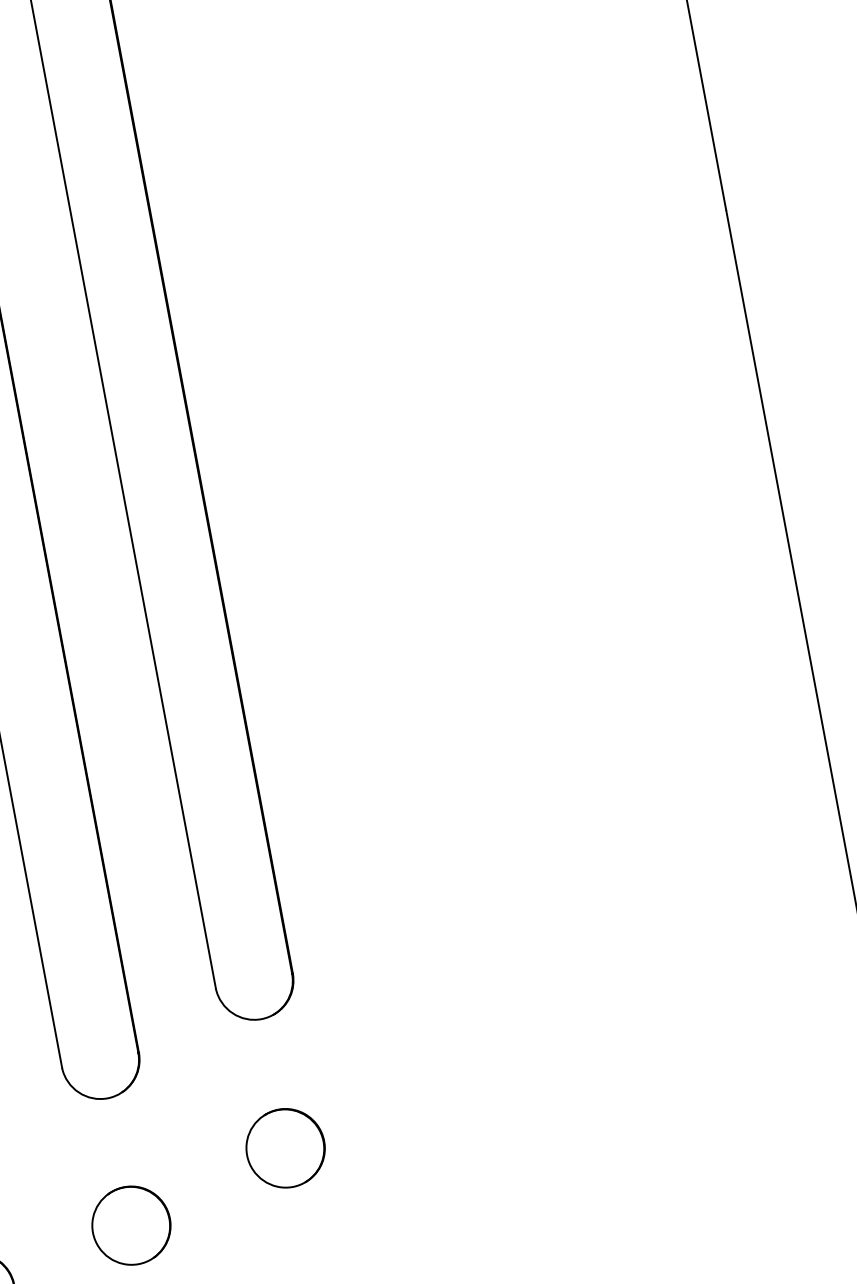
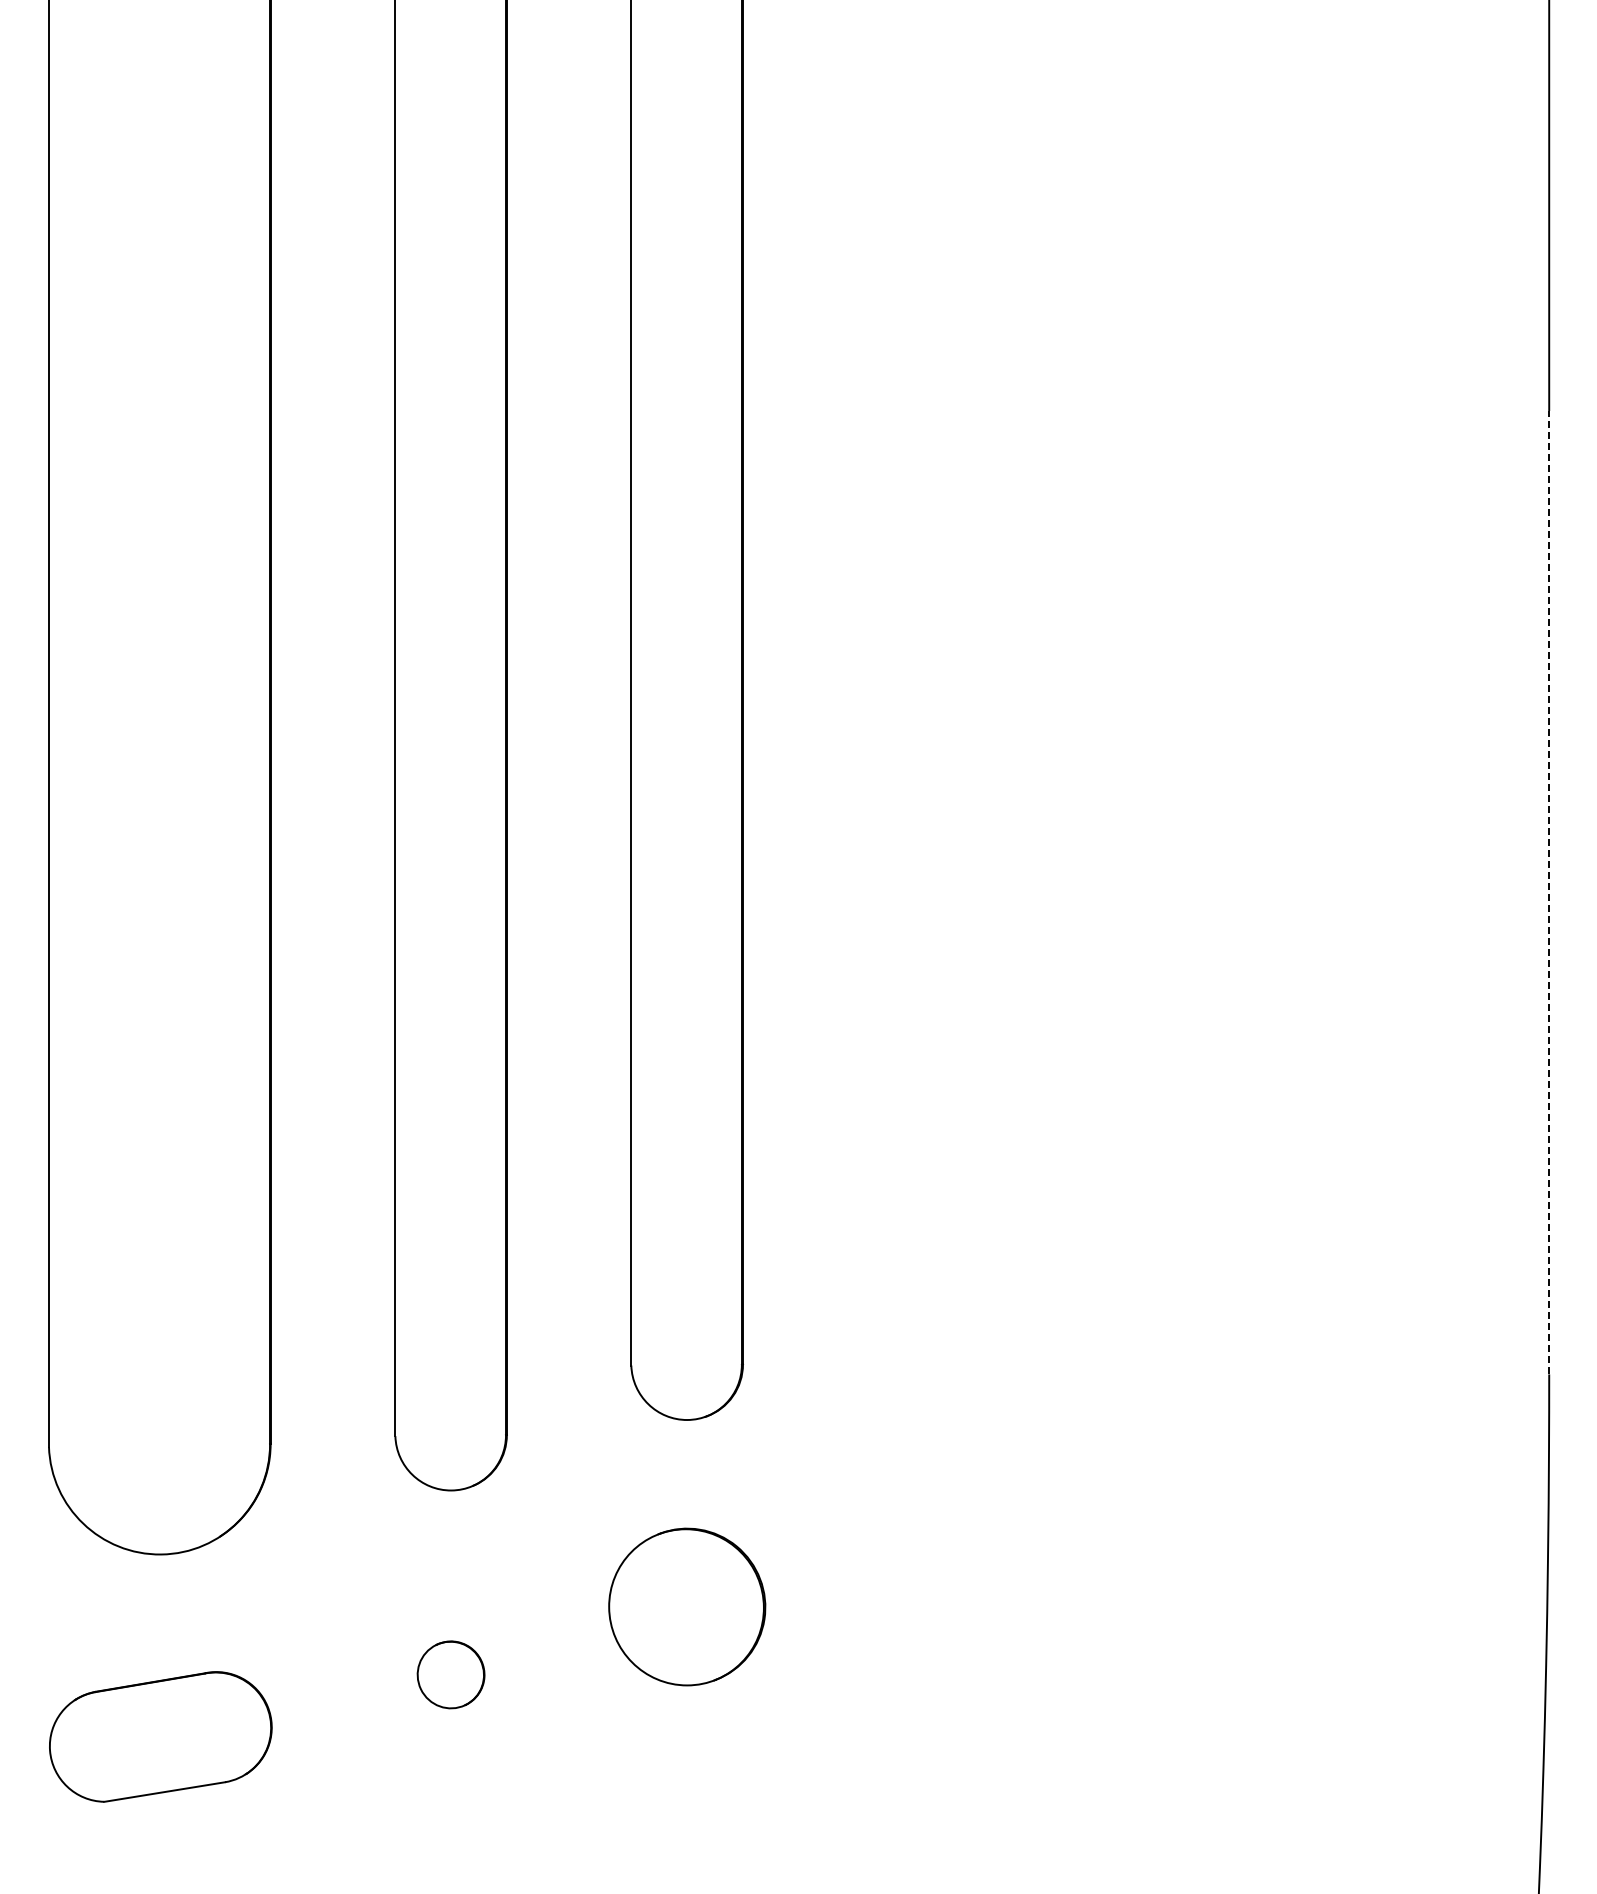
line: (788, 543) -> (1549, 892), solid -> dashed
part: (285, 1148) -> (686, 1606), size x1.4
part: (130, 1225) -> (450, 1674), size x0.6

